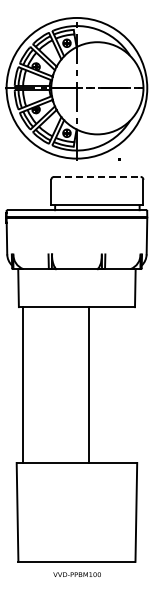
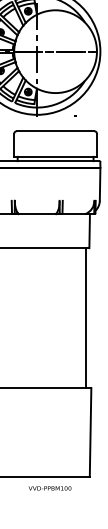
line: (97, 176) -> (55, 130), dashed -> solid
line: (89, 385) -> (86, 318), moved
text: (76, 574) -> (49, 488), moved

